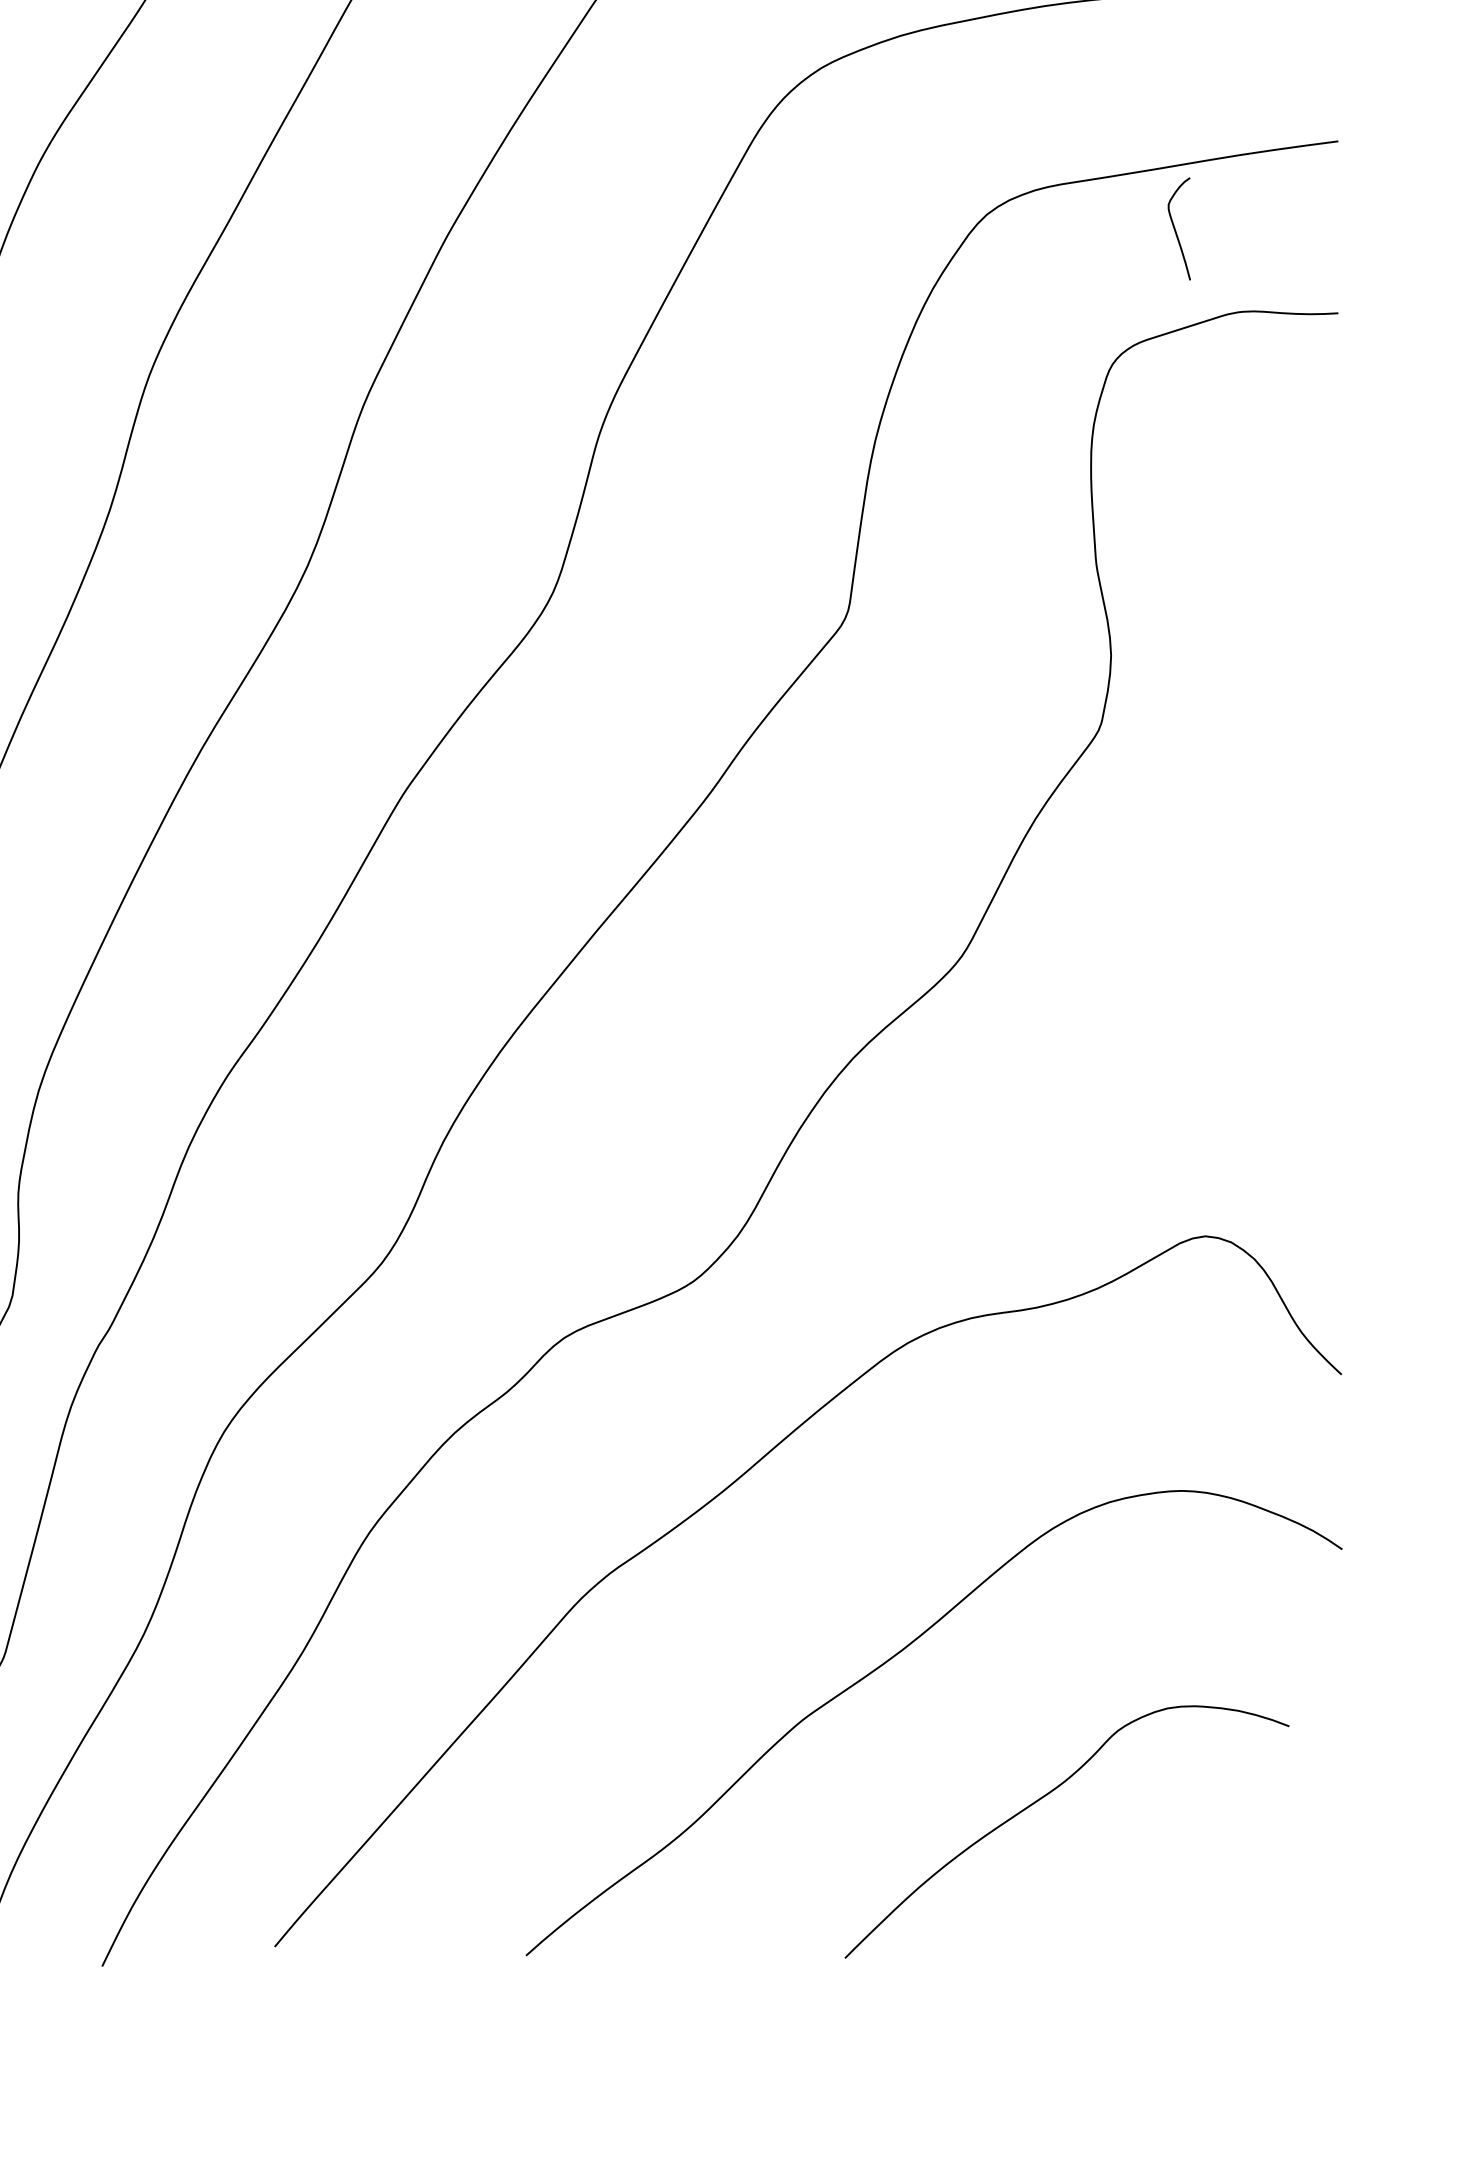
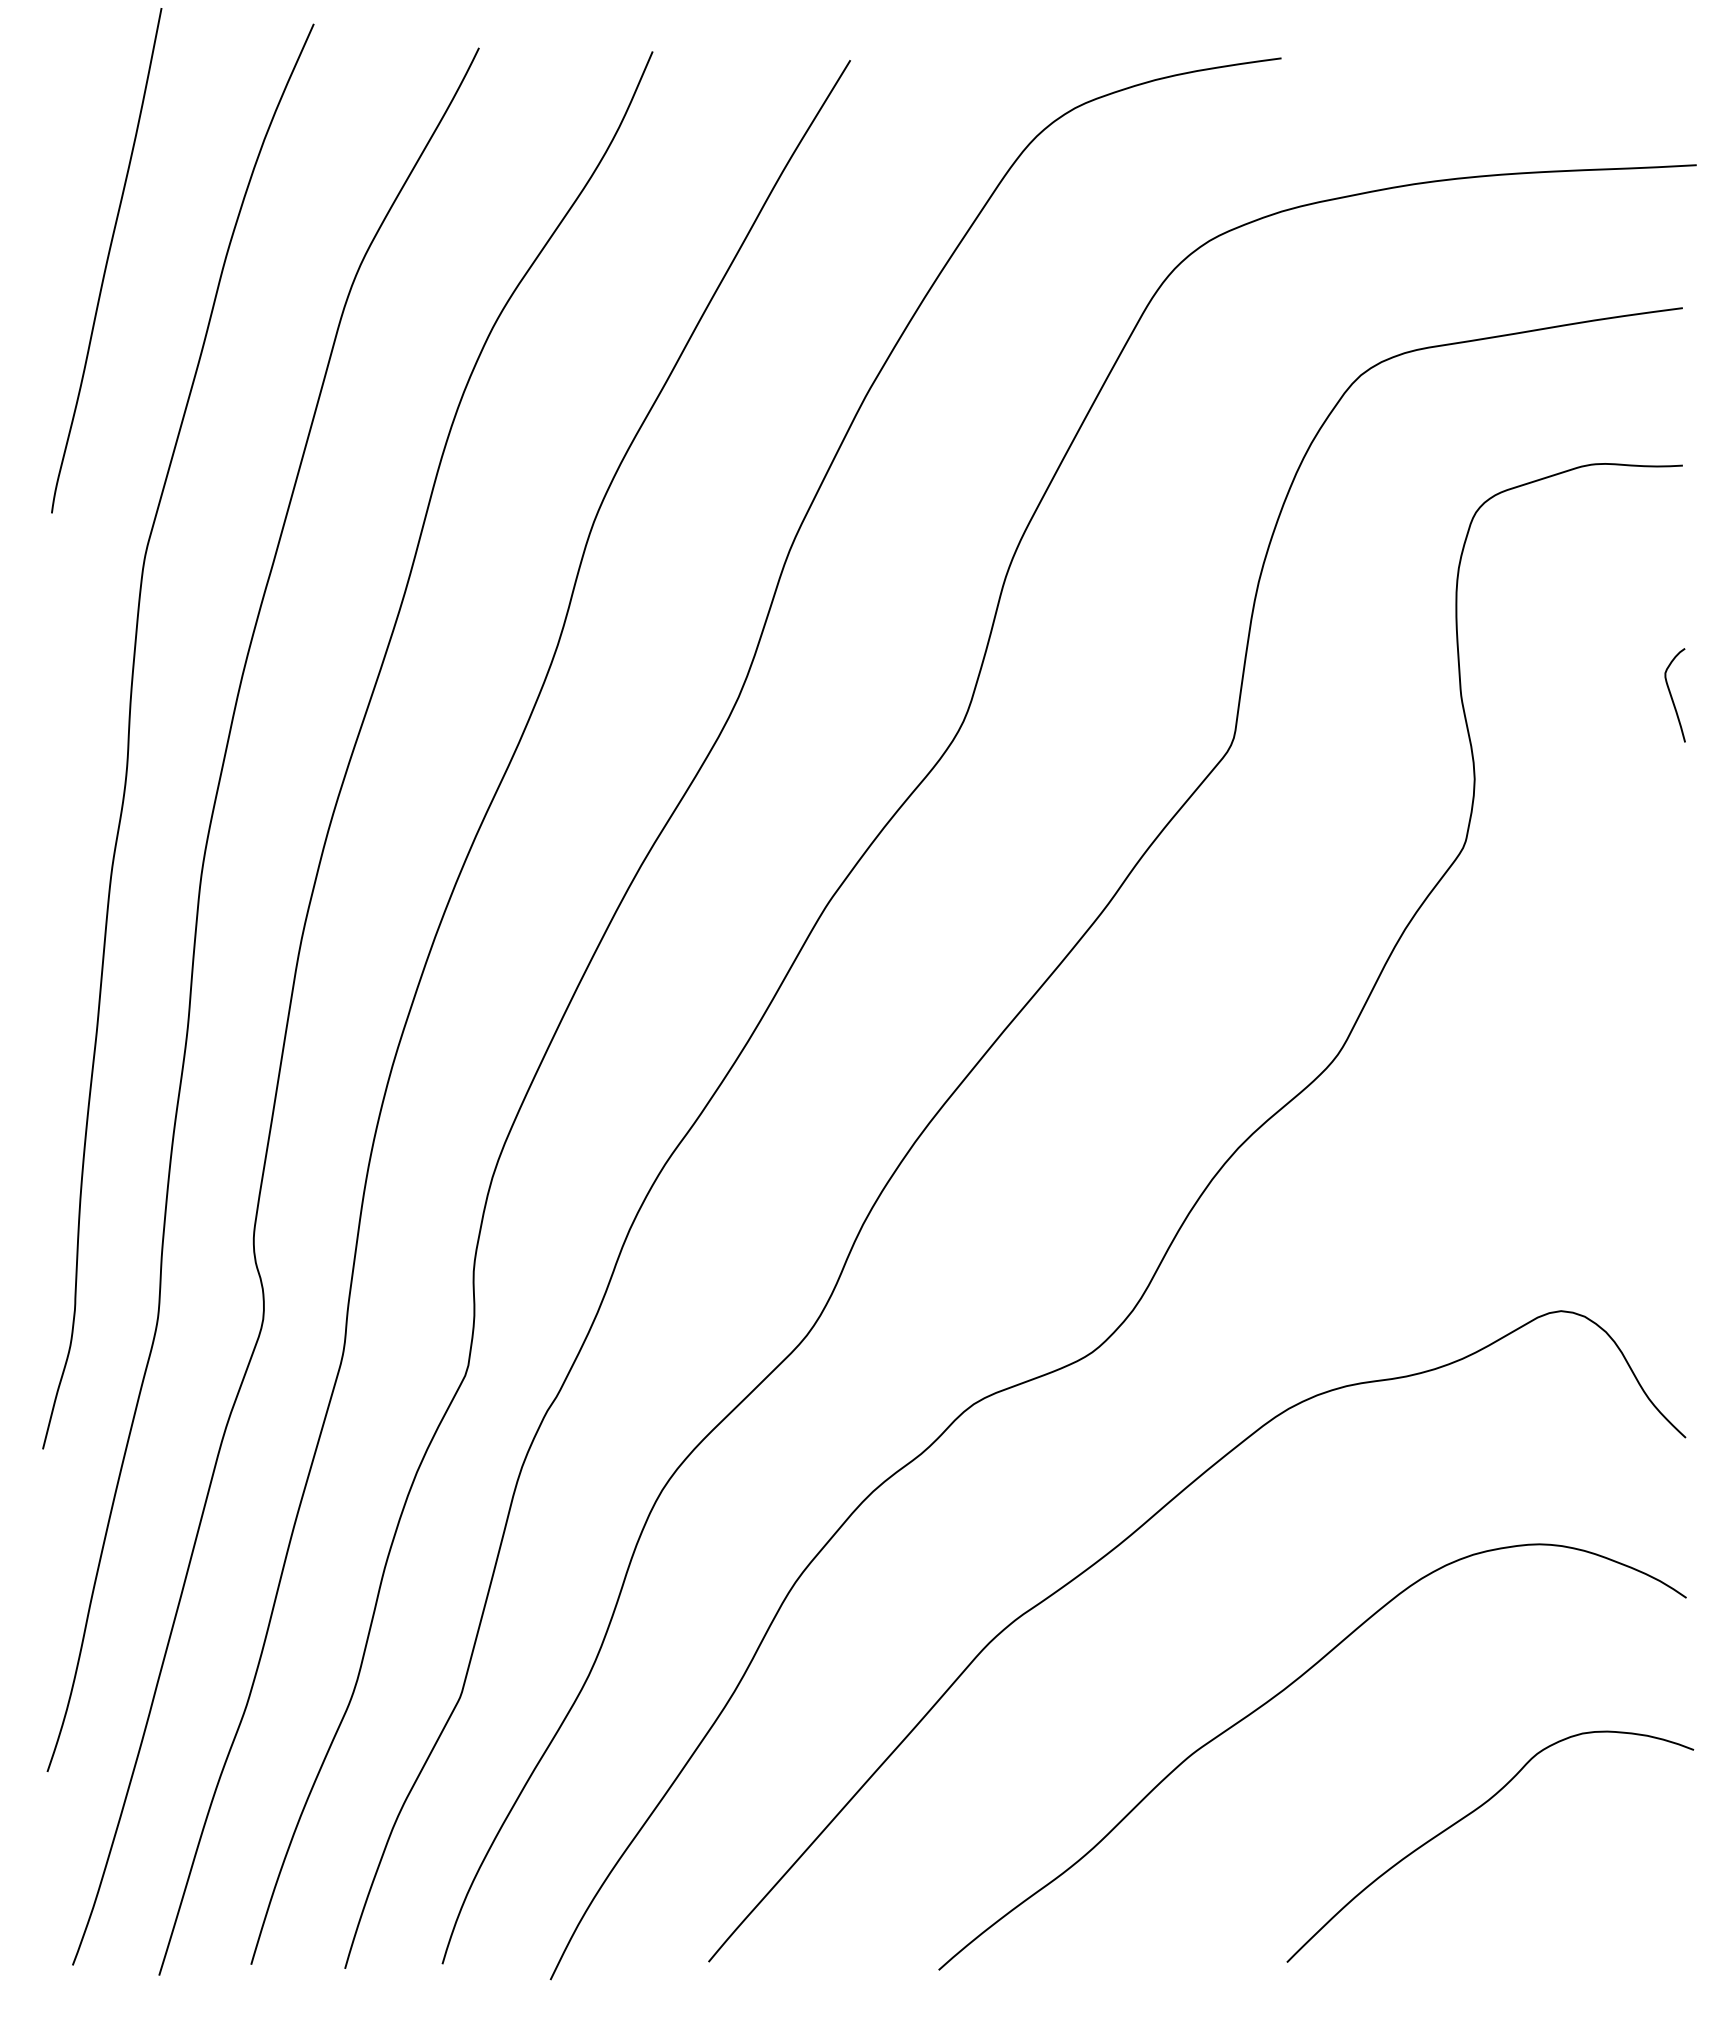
curve: (1176, 230) -> (1672, 696), moved
curve: (1044, 1797) -> (1469, 1815), moved

